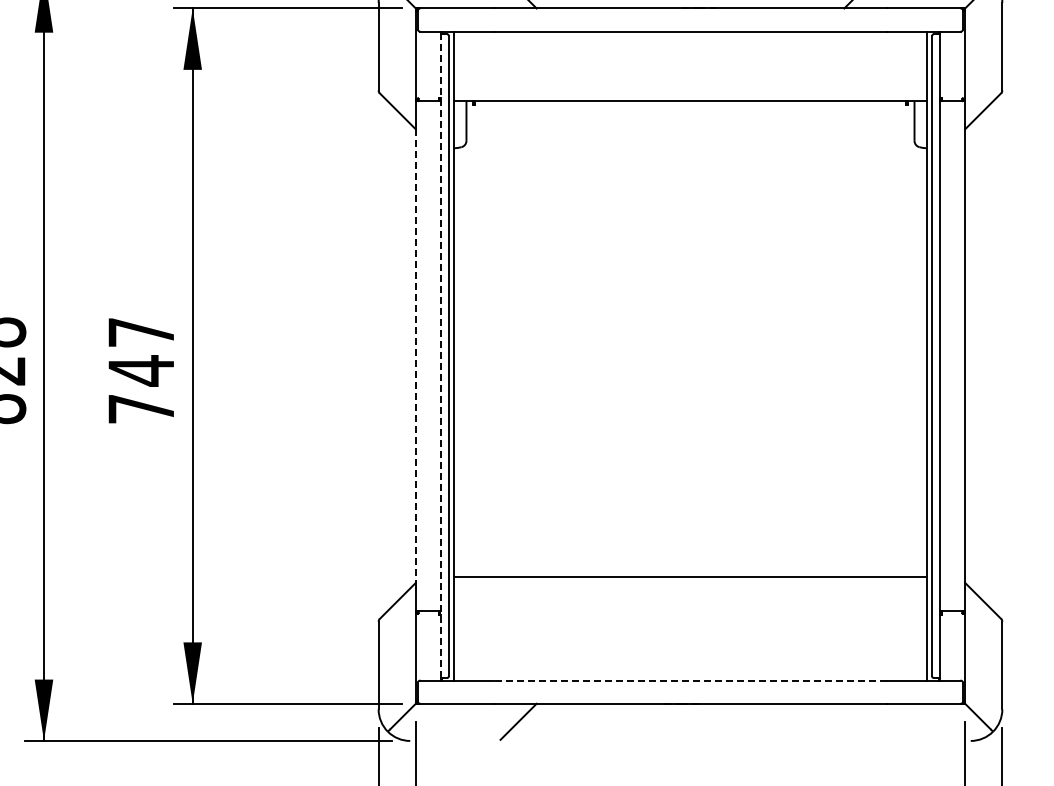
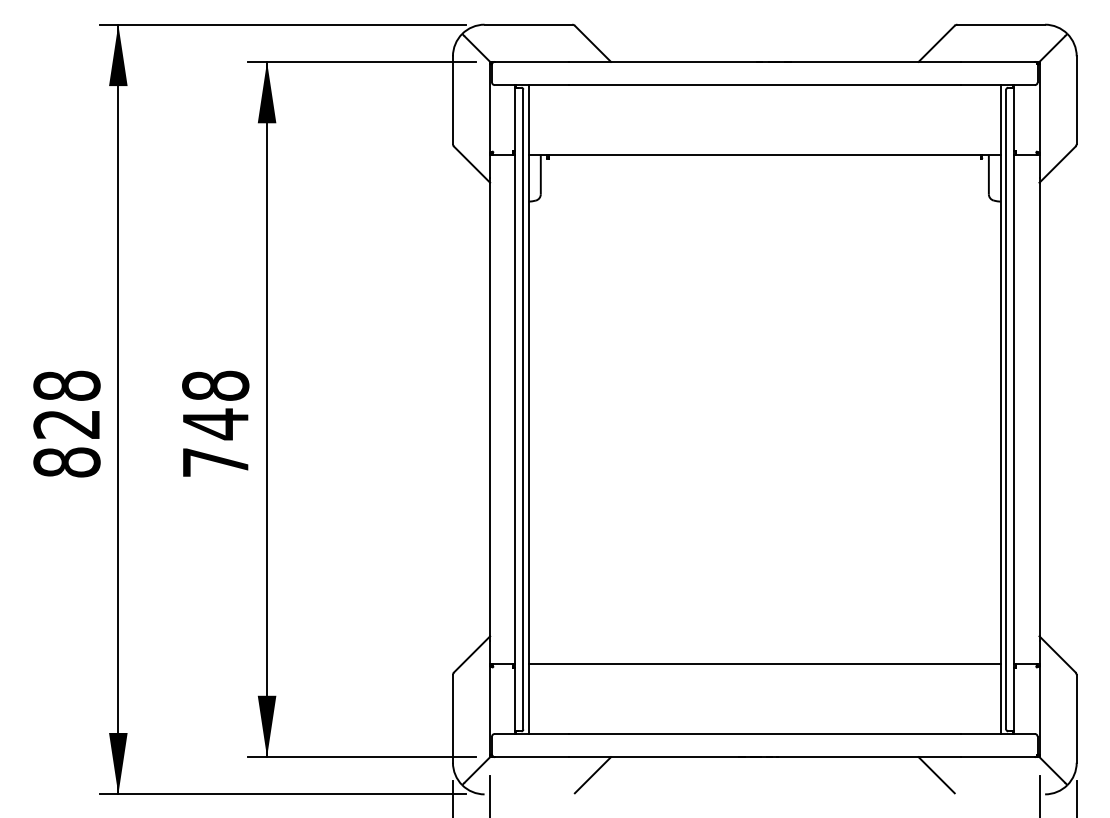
text: (141, 332) -> (215, 385), 747 -> 748
line: (416, 356) -> (490, 409), dashed -> solid
line: (441, 356) -> (515, 409), dashed -> solid
line: (690, 577) -> (764, 664), moved
line: (690, 680) -> (764, 733), dashed -> solid
line: (862, 722) -> (936, 775), added

